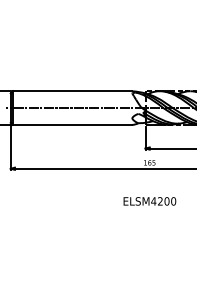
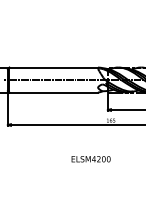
text: (149, 201) -> (90, 159), moved

